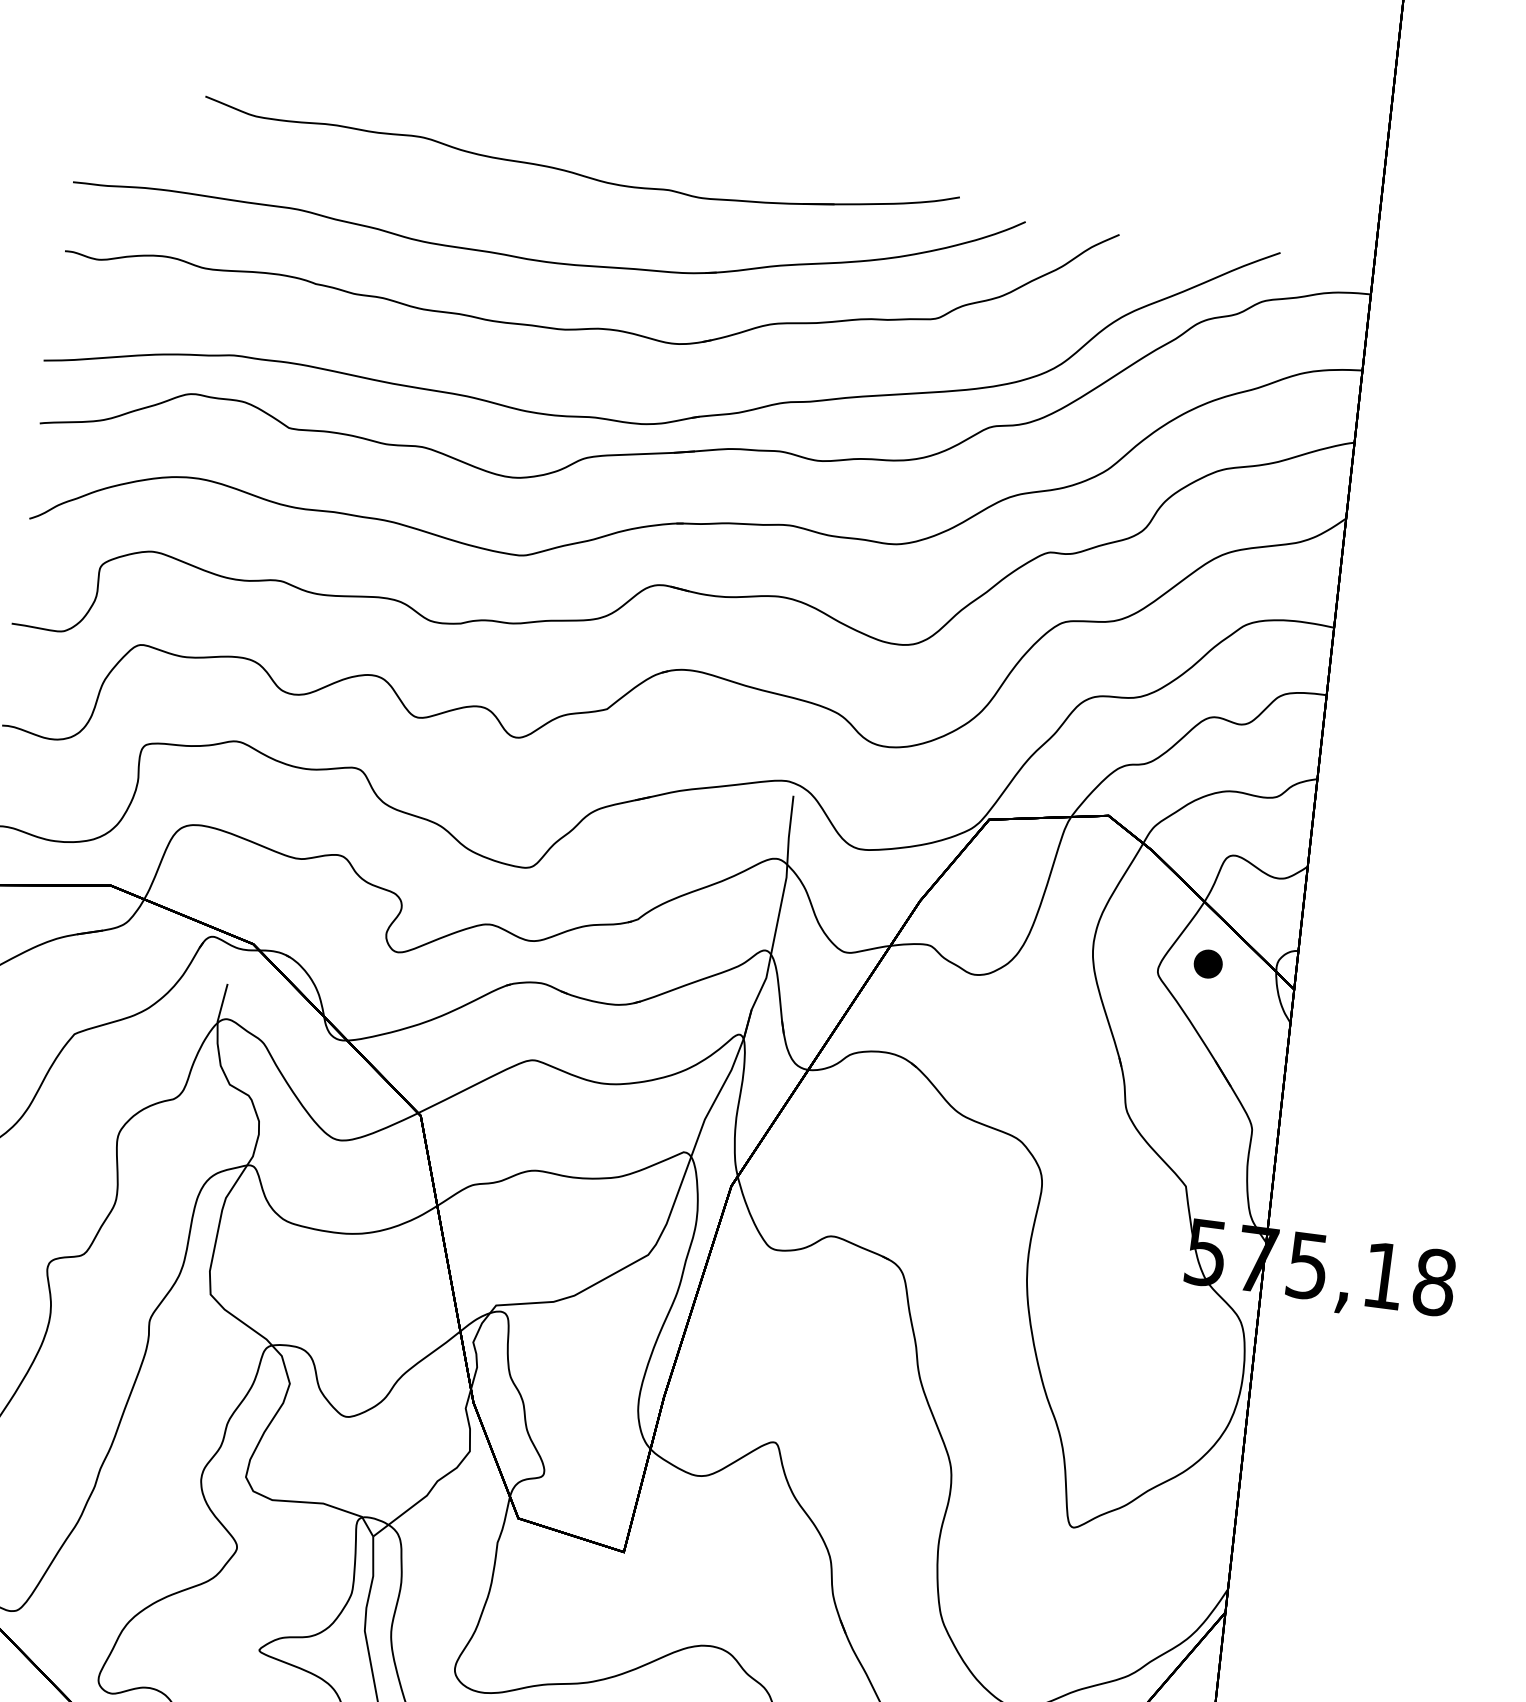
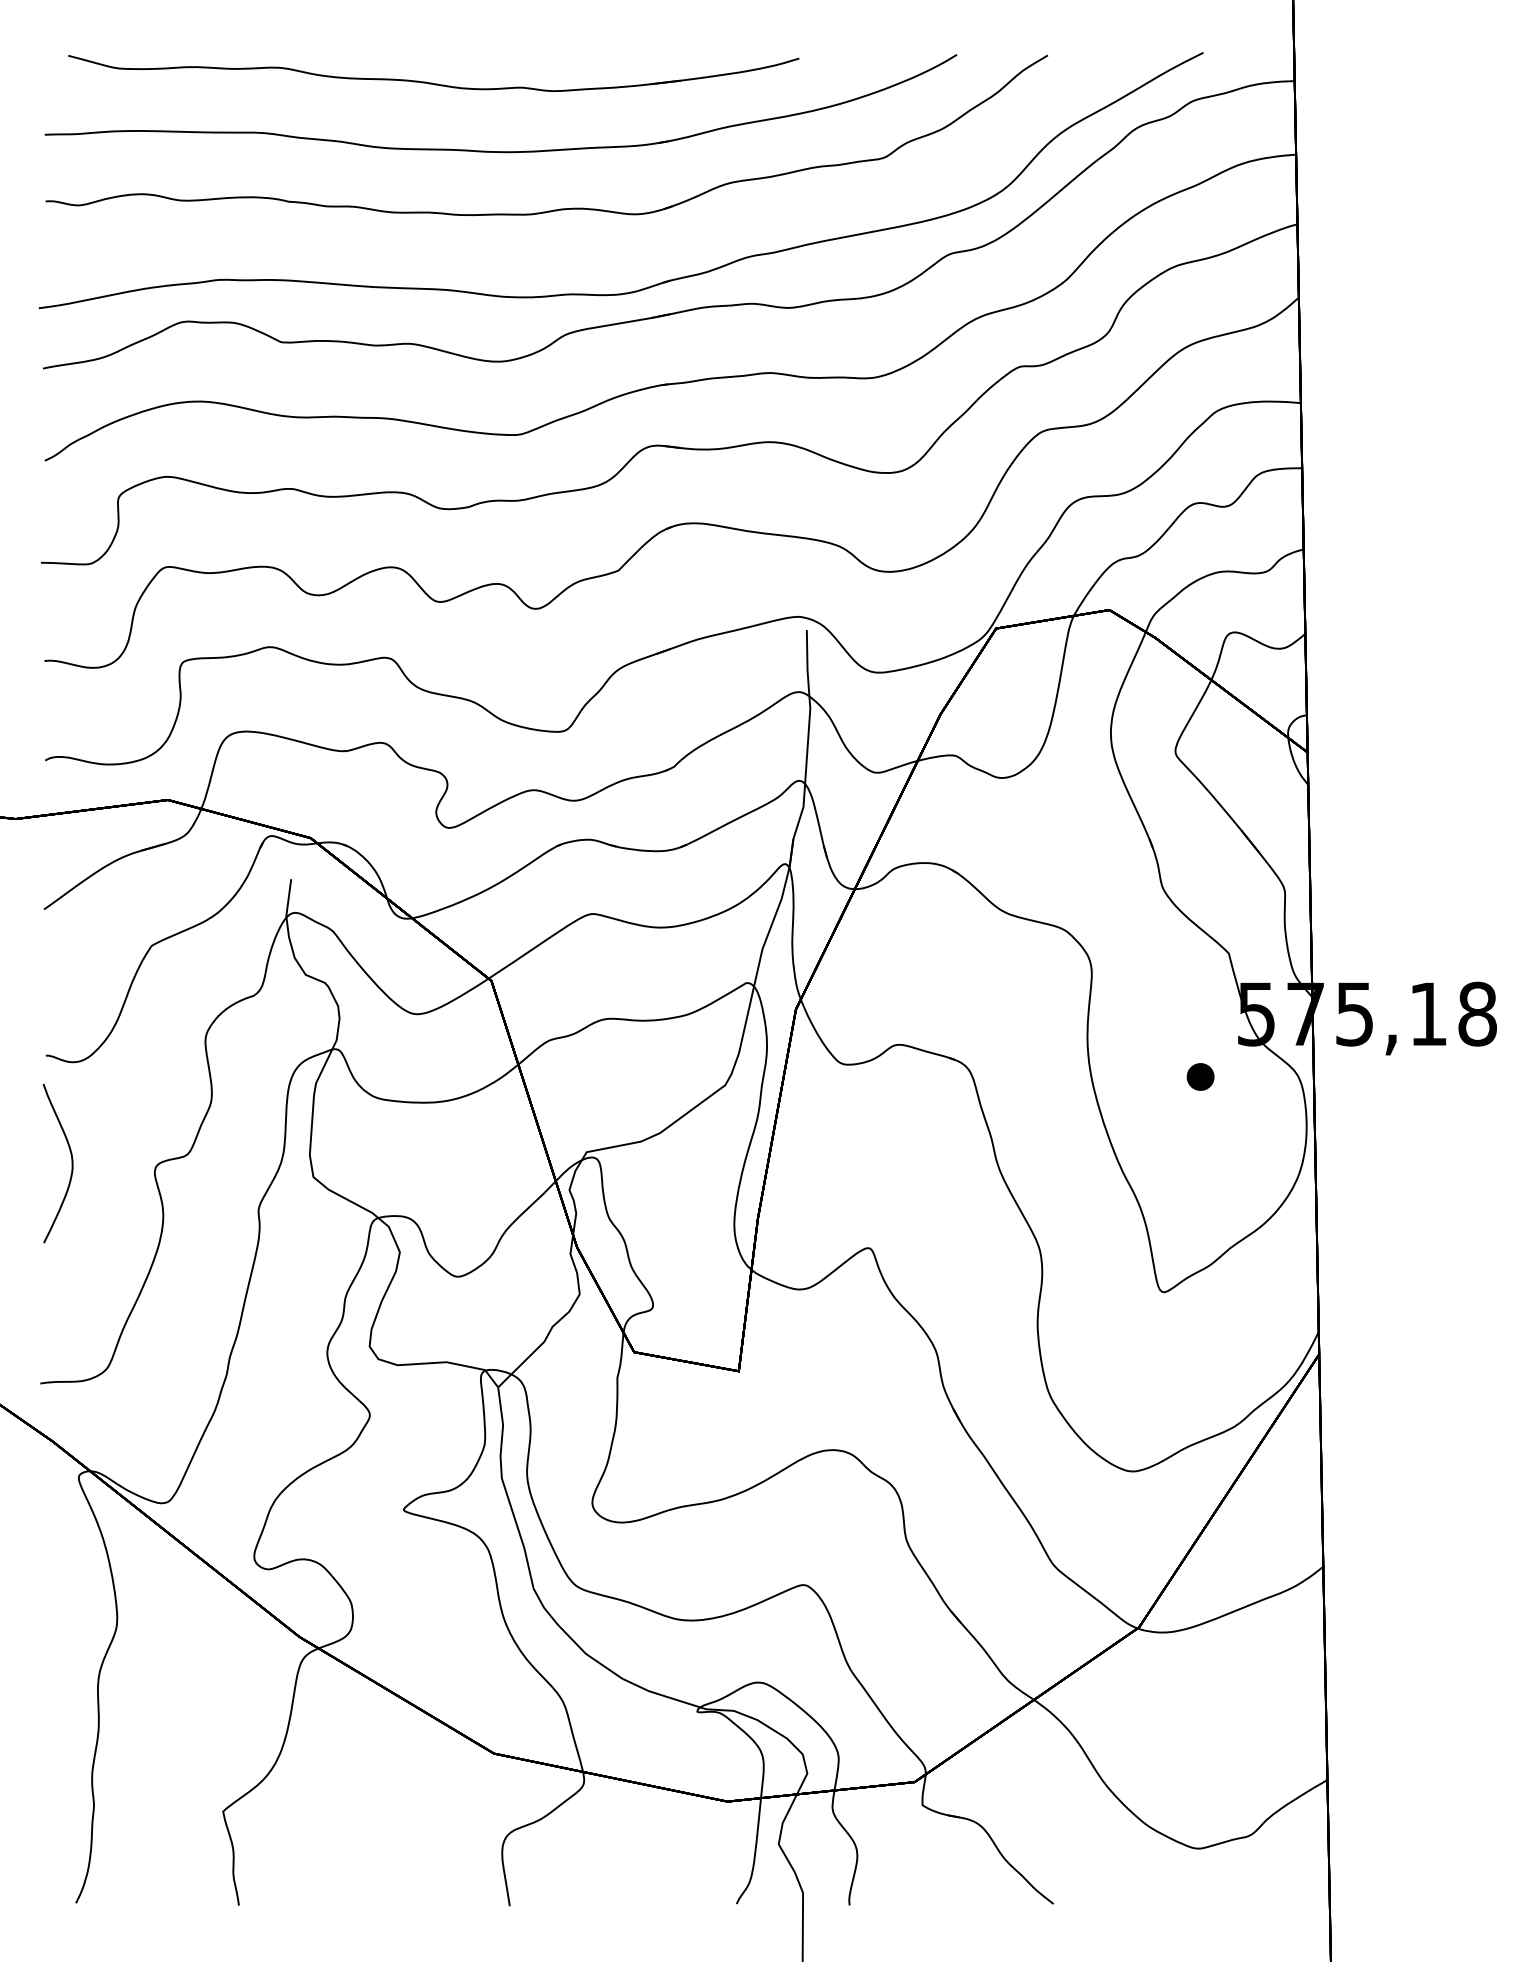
part: (577, 172) -> (432, 82), moved
part: (1208, 963) -> (1200, 1076), moved

